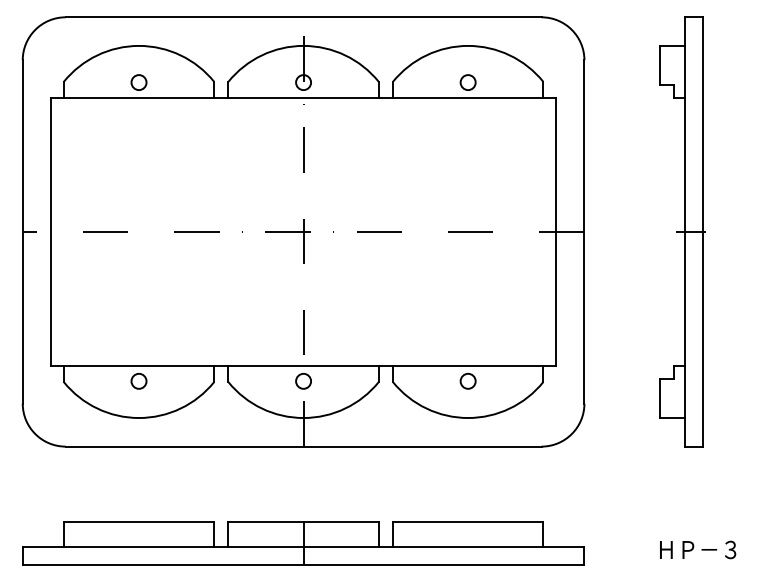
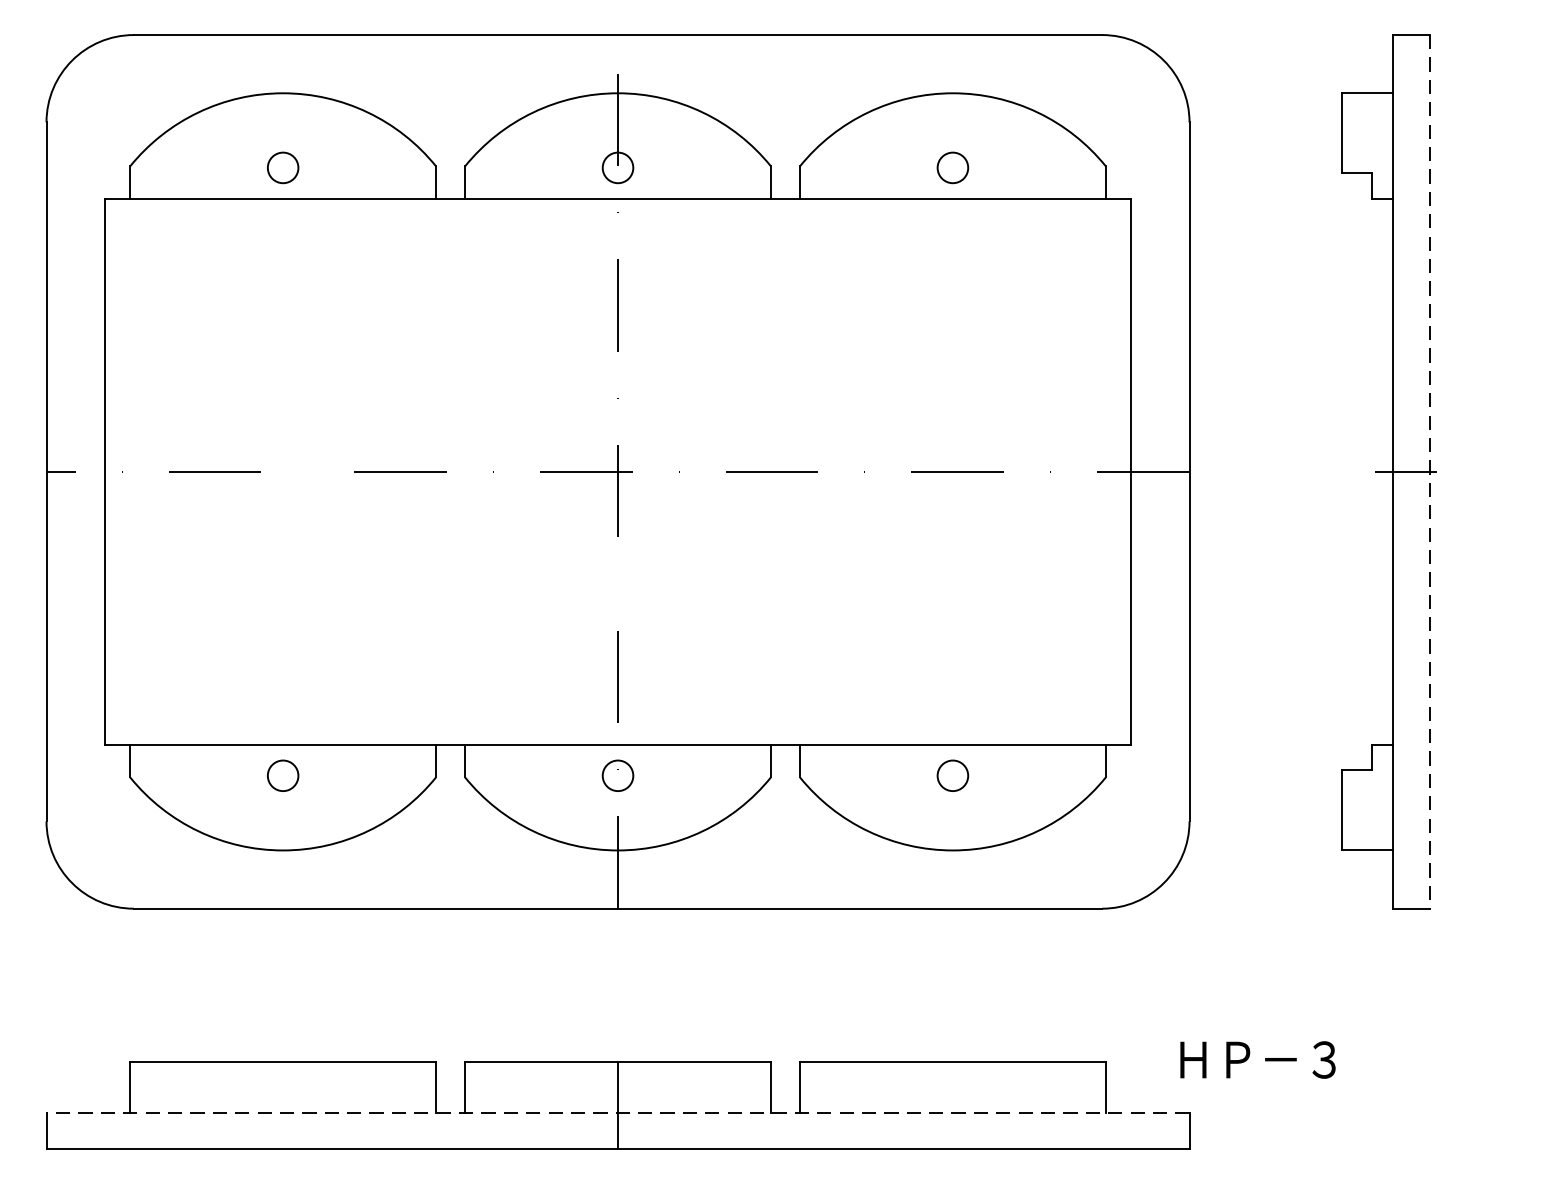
line: (702, 231) -> (1429, 470), solid -> dashed
line: (303, 546) -> (617, 1111), solid -> dashed
text: (698, 549) -> (1258, 1059), moved

